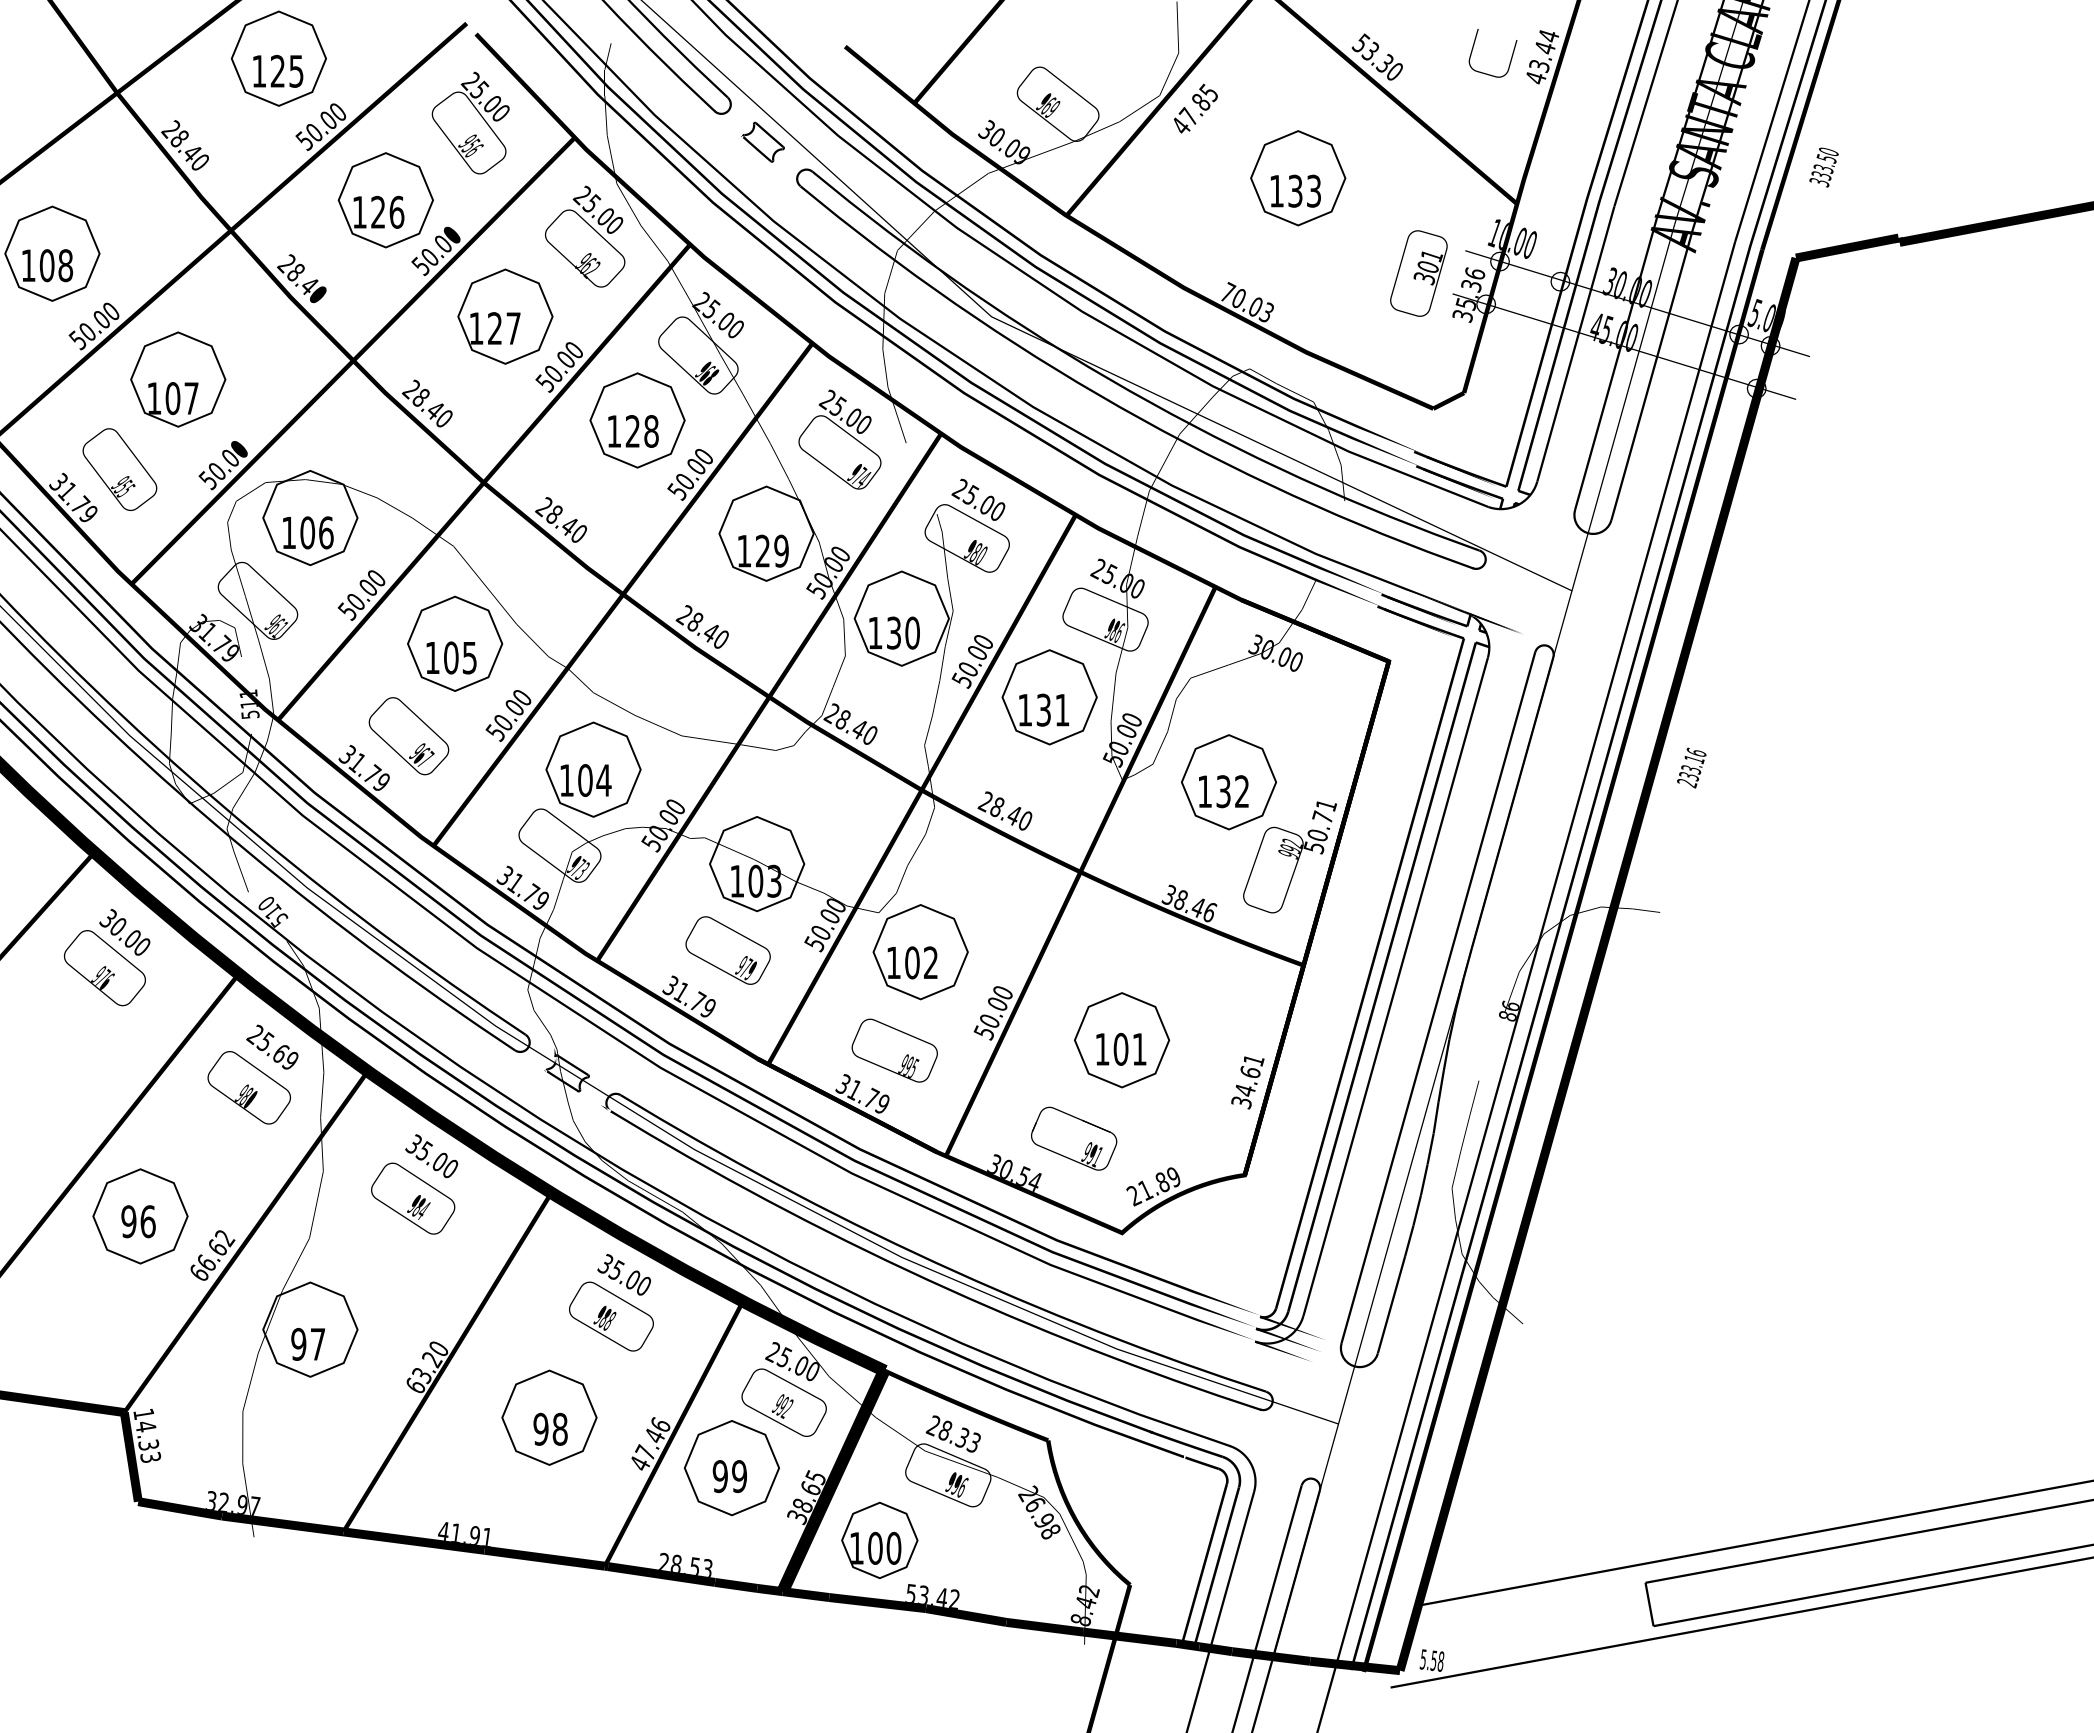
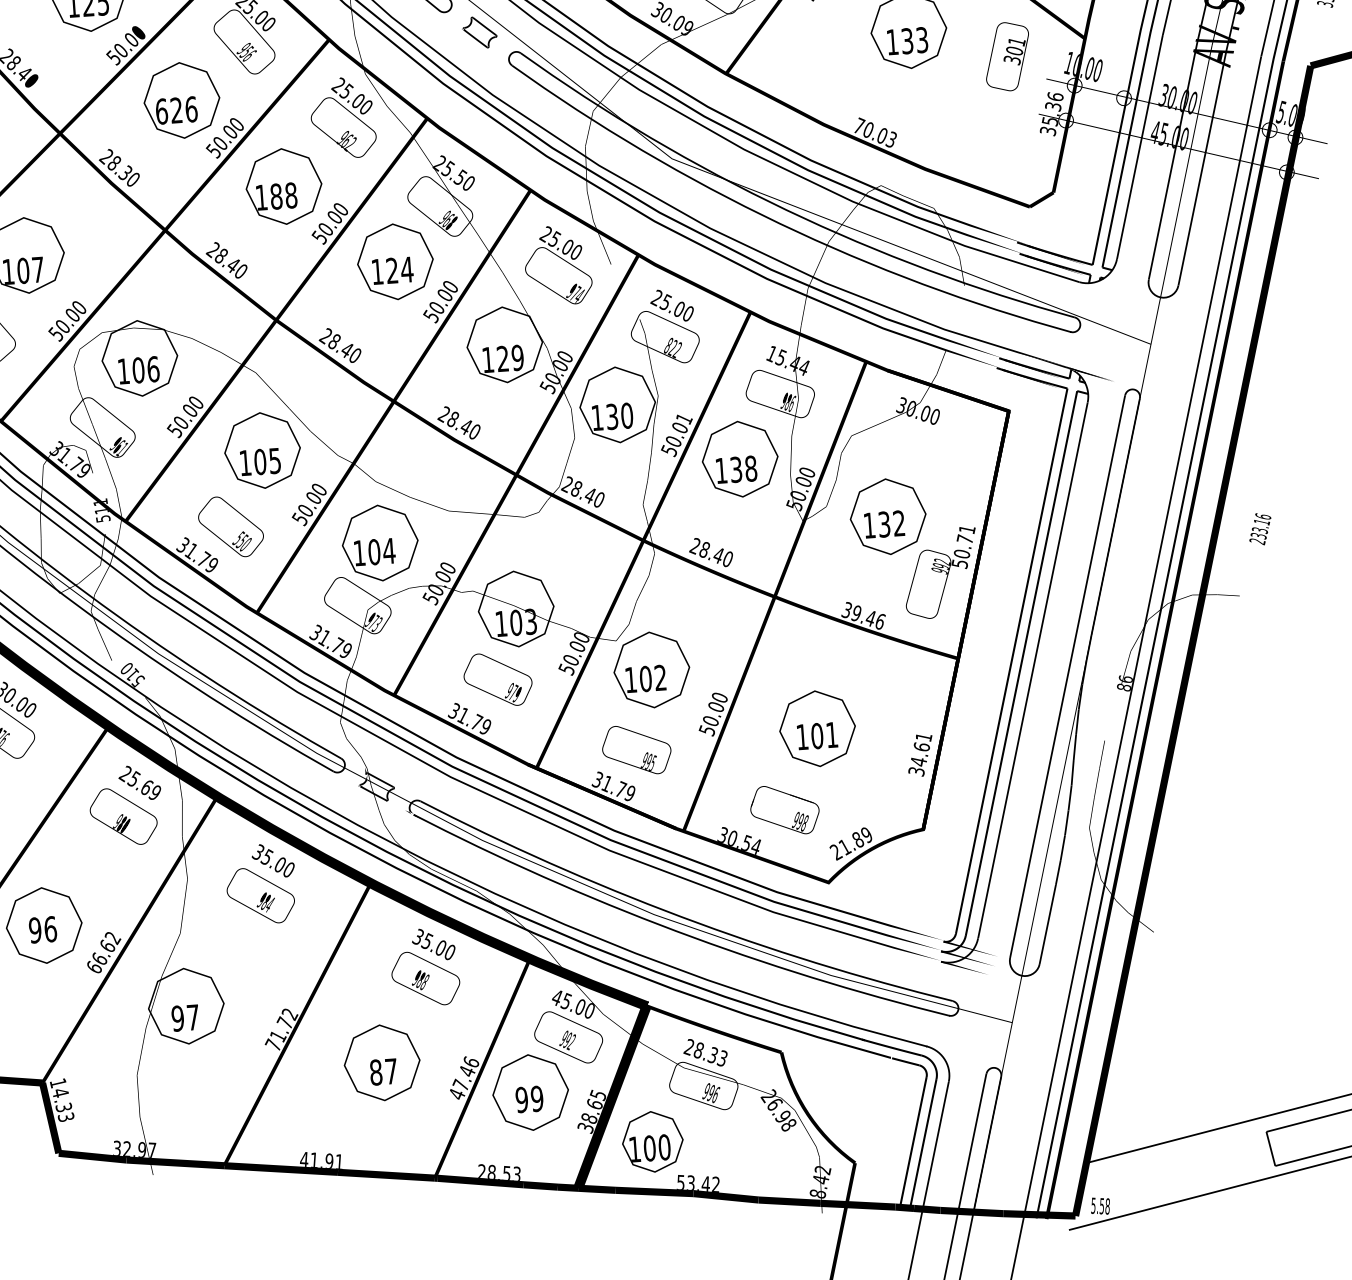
text: (359, 211) -> (161, 110), 126 -> 626
text: (1418, 273) -> (1007, 56), moved
text: (311, 288) -> (127, 175), 28.40 -> 28.30
text: (726, 320) -> (460, 176), 25.00 -> 25.50
text: (503, 328) -> (283, 196), 127 -> 188
text: (651, 431) -> (407, 269), 128 -> 124
text: (974, 552) -> (671, 347), 980 -> 822
text: (1117, 578) -> (787, 360), 25.00 -> 15.44
text: (983, 642) -> (684, 419), 50.00 -> 50.01
text: (1062, 709) -> (751, 468), 131 -> 138
text: (421, 754) -> (242, 540), 967 -> 550
text: (1691, 767) -> (1260, 528), moved
text: (1180, 900) -> (856, 613), 38.46 -> 39.46
text: (1097, 1157) -> (804, 823), 991 -> 998
text: (772, 1352) -> (556, 997), 25.00 -> 45.00
text: (426, 1367) -> (281, 1029), 63.20 -> 71.72
text: (550, 1428) -> (383, 1071), 98 -> 87

